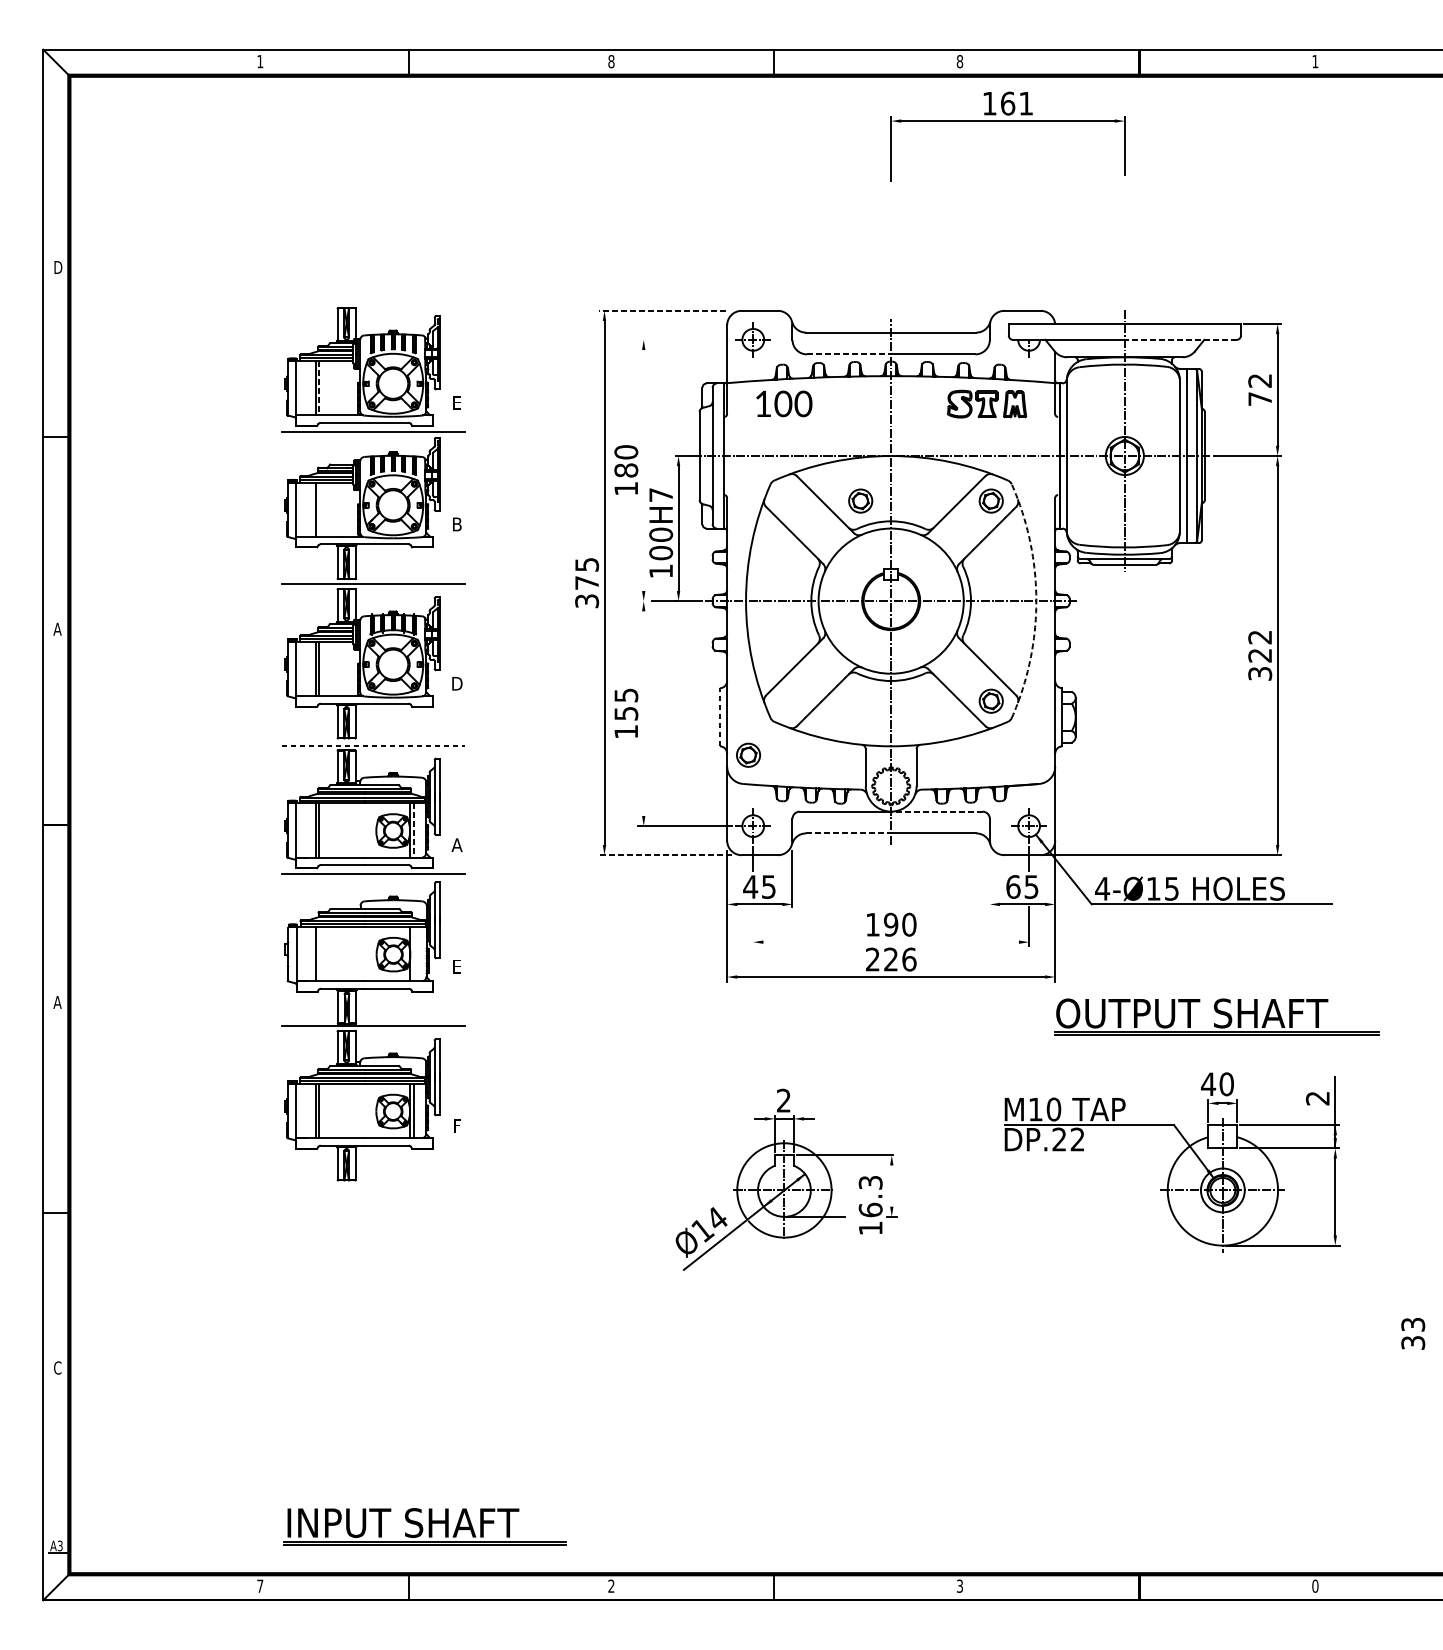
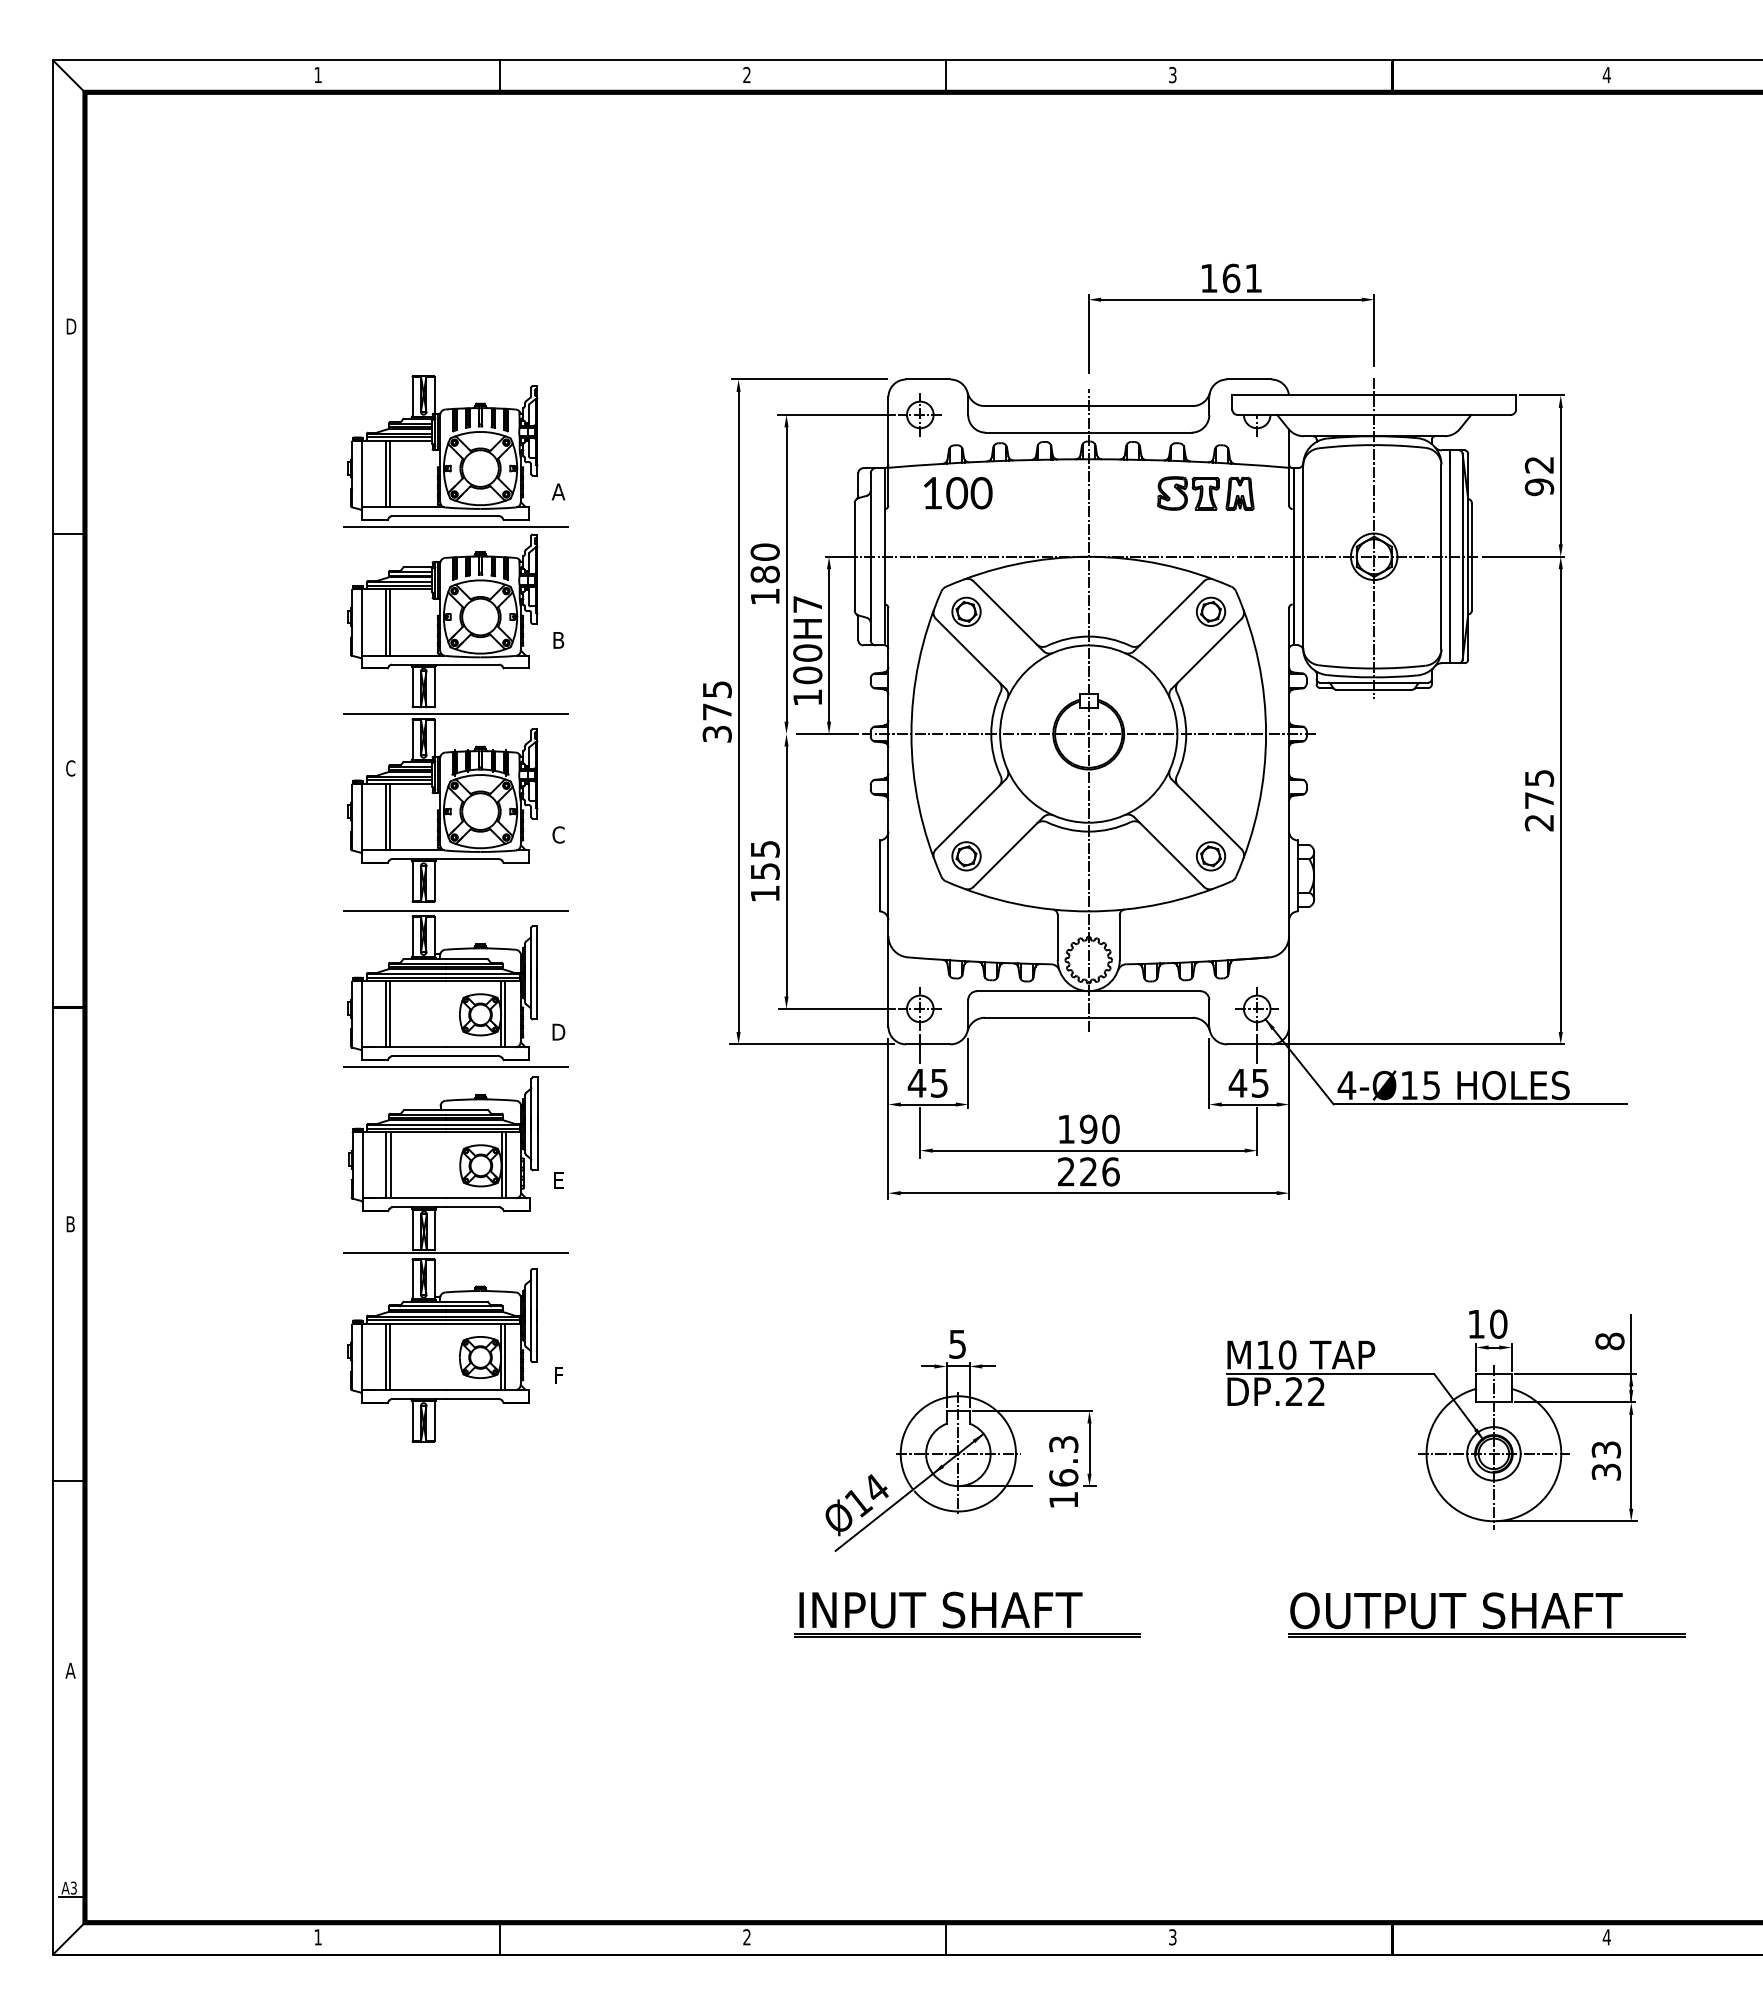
text: (610, 61) -> (746, 75), 8 -> 2
text: (959, 61) -> (1172, 75), 8 -> 3
text: (1315, 61) -> (1606, 74), 1 -> 4
part: (1008, 121) -> (1231, 300), moved
line: (662, 310) -> (809, 379), dashed -> solid
line: (684, 339) -> (836, 414), added
line: (1179, 339) -> (1441, 414), dashed -> solid
line: (849, 354) -> (1037, 432), dashed -> solid
line: (319, 388) -> (390, 474), dashed -> solid
text: (1260, 399) -> (1539, 487), 72 -> 92
text: (457, 402) -> (558, 491), E -> A
line: (643, 470) -> (786, 574), added
part: (860, 500) -> (966, 611), moved
line: (319, 509) -> (390, 622), added
arc: (1036, 601) -> (1266, 734), dashed -> solid
text: (57, 629) -> (70, 768), A -> C
text: (1260, 655) -> (1539, 800), 322 -> 275
text: (457, 683) -> (558, 834), D -> C
line: (643, 713) -> (786, 871), added
line: (719, 716) -> (879, 875), dashed -> solid
line: (372, 745) -> (455, 910), dashed -> solid
part: (748, 755) -> (966, 856), moved
line: (936, 811) -> (1144, 991), dashed -> solid
line: (413, 830) -> (505, 1014), dashed -> solid
line: (848, 833) -> (1036, 1017), dashed -> solid
text: (457, 844) -> (558, 1031), A -> D
line: (664, 855) -> (811, 1044), dashed -> solid
line: (990, 878) -> (1209, 1072), added
text: (1012, 886) -> (1237, 1082), 65 -> 45
line: (753, 927) -> (920, 1132), added
line: (890, 942) -> (1088, 1150), added
line: (319, 953) -> (390, 1164), added
line: (413, 953) -> (505, 1164), added
text: (57, 1002) -> (70, 1224), A -> B
part: (1216, 1016) -> (1486, 1614), moved
text: (1208, 1084) -> (1476, 1324), 40 -> 10
text: (1317, 1098) -> (1609, 1341), 2 -> 8
text: (783, 1100) -> (957, 1343), 2 -> 5
line: (891, 1186) -> (1089, 1448), added
text: (1413, 1333) -> (1606, 1460), moved
text: (57, 1367) -> (70, 1670), C -> A
part: (425, 1526) -> (967, 1614), moved
text: (259, 1586) -> (317, 1937), 7 -> 1
text: (1315, 1586) -> (1606, 1937), 0 -> 4

